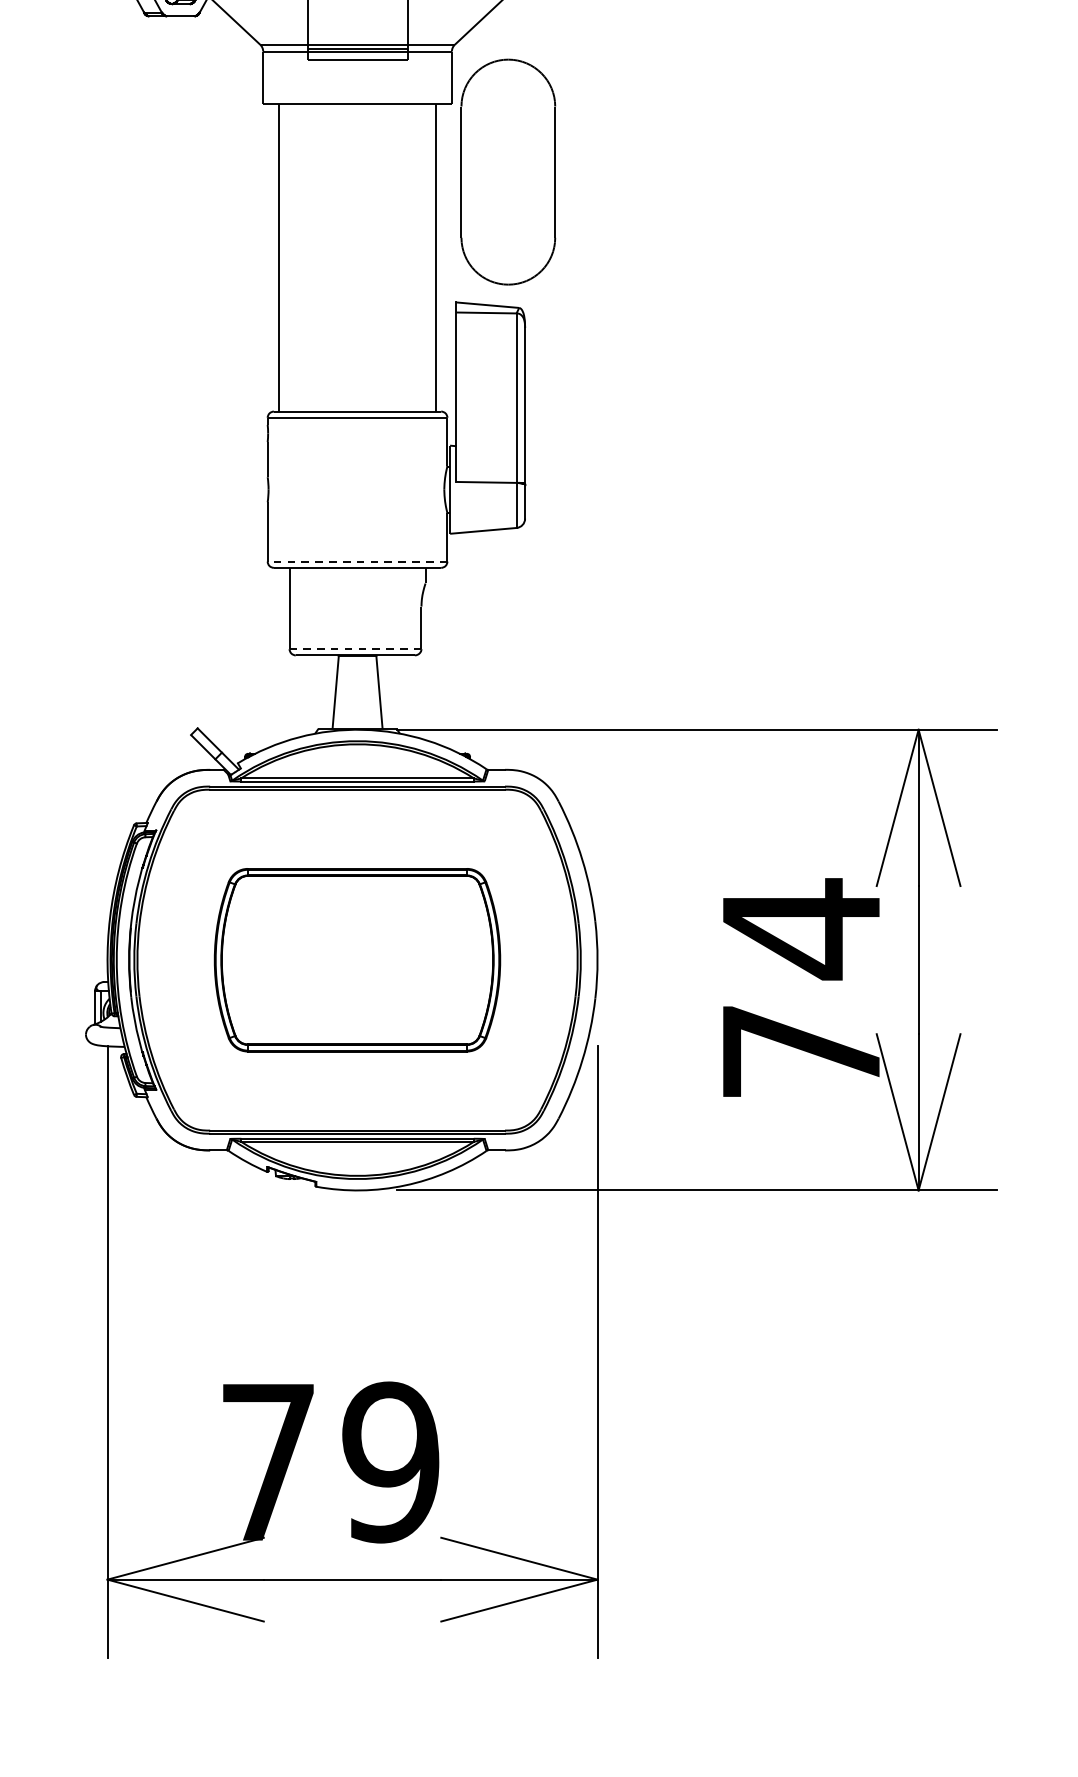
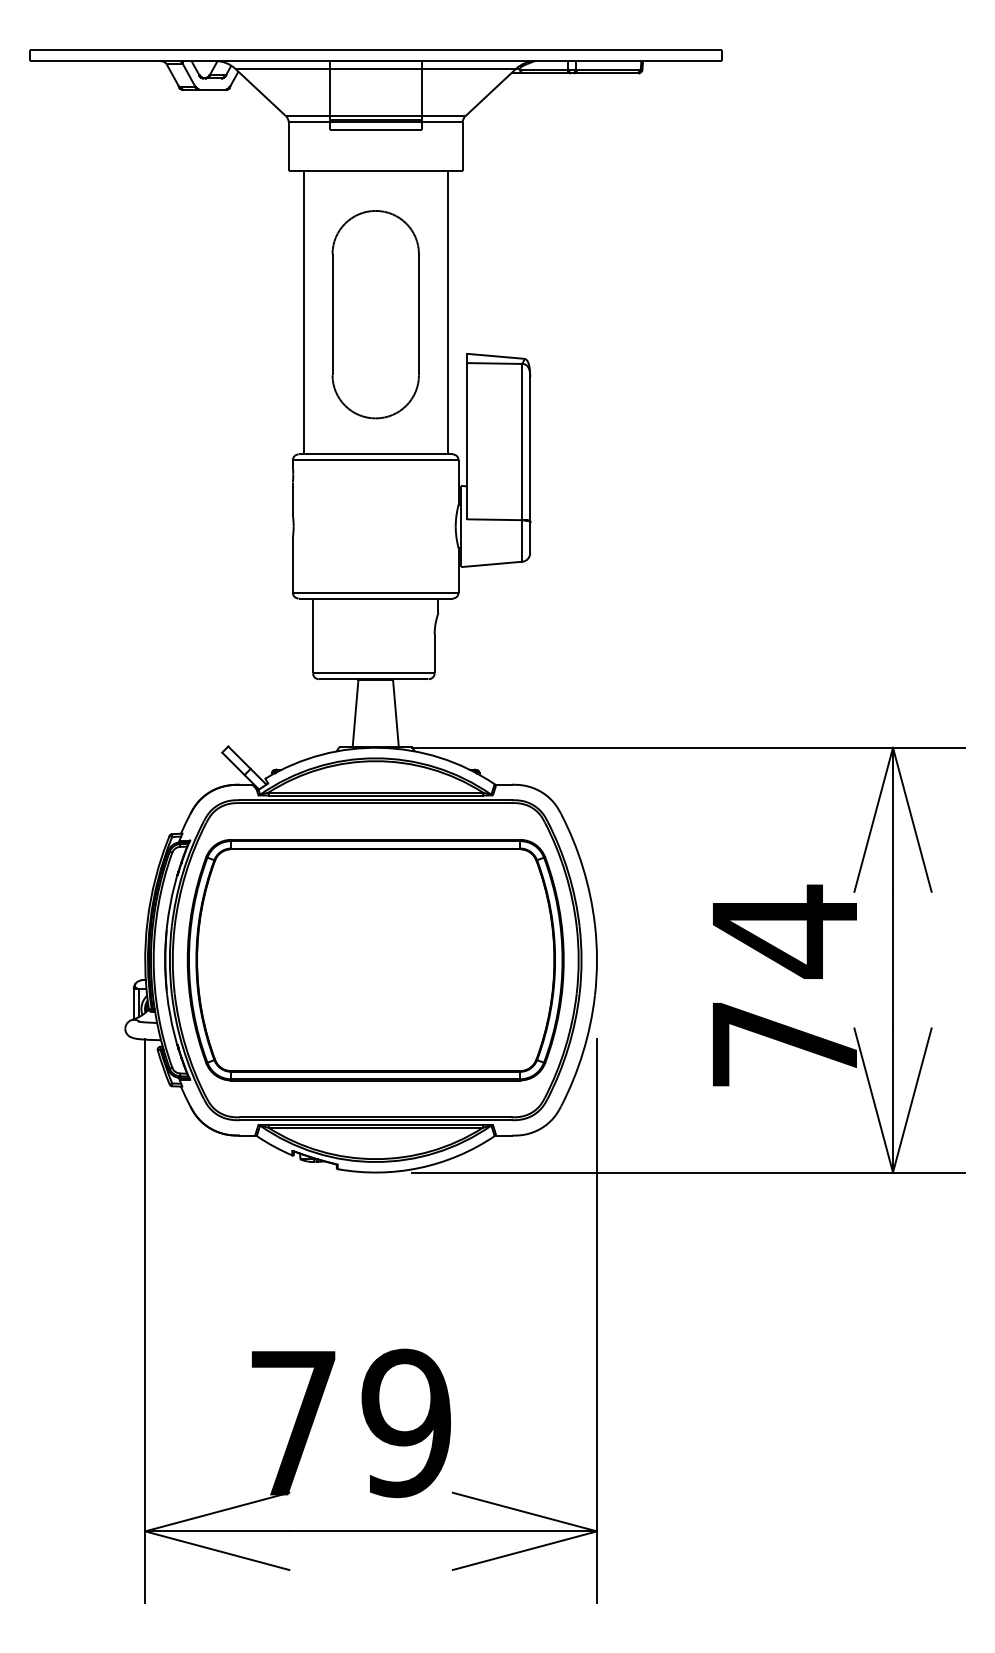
part: (508, 171) -> (375, 314), moved
line: (357, 561) -> (375, 592), dashed -> solid
line: (355, 649) -> (373, 673), dashed -> solid
part: (357, 960) -> (375, 960), size x1.43

